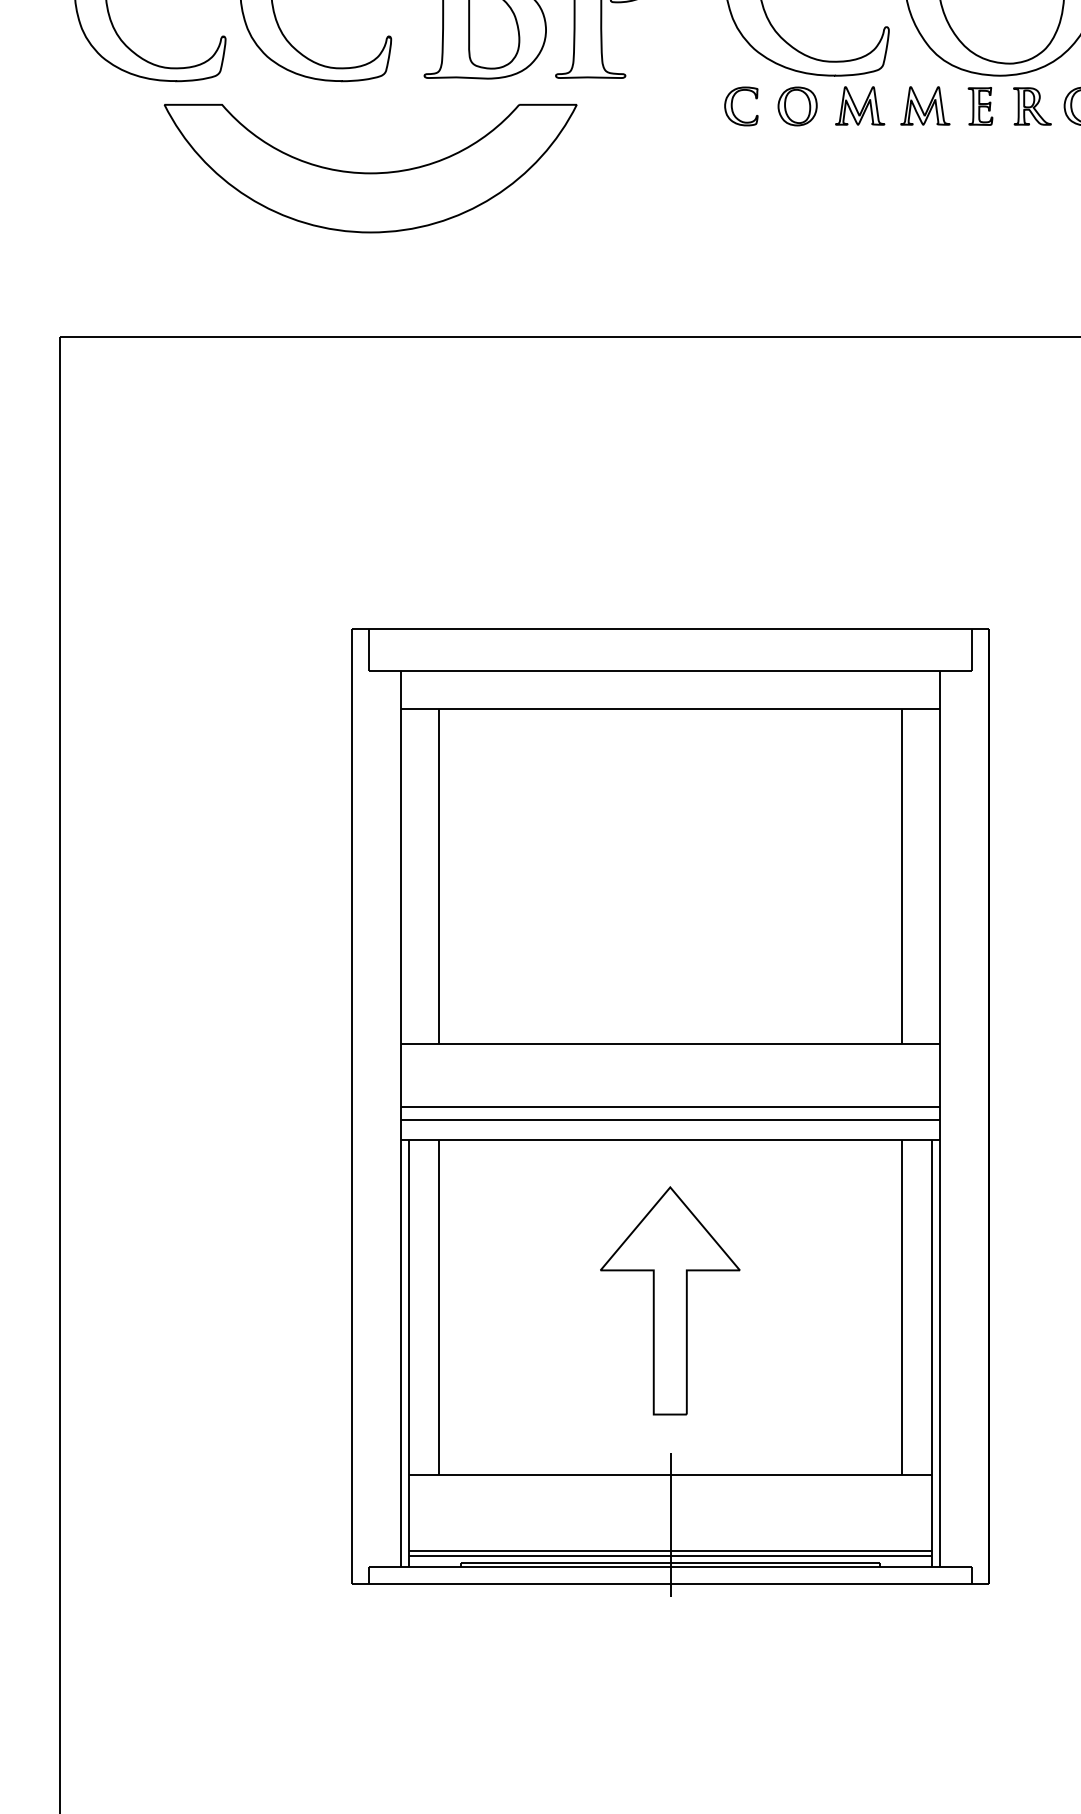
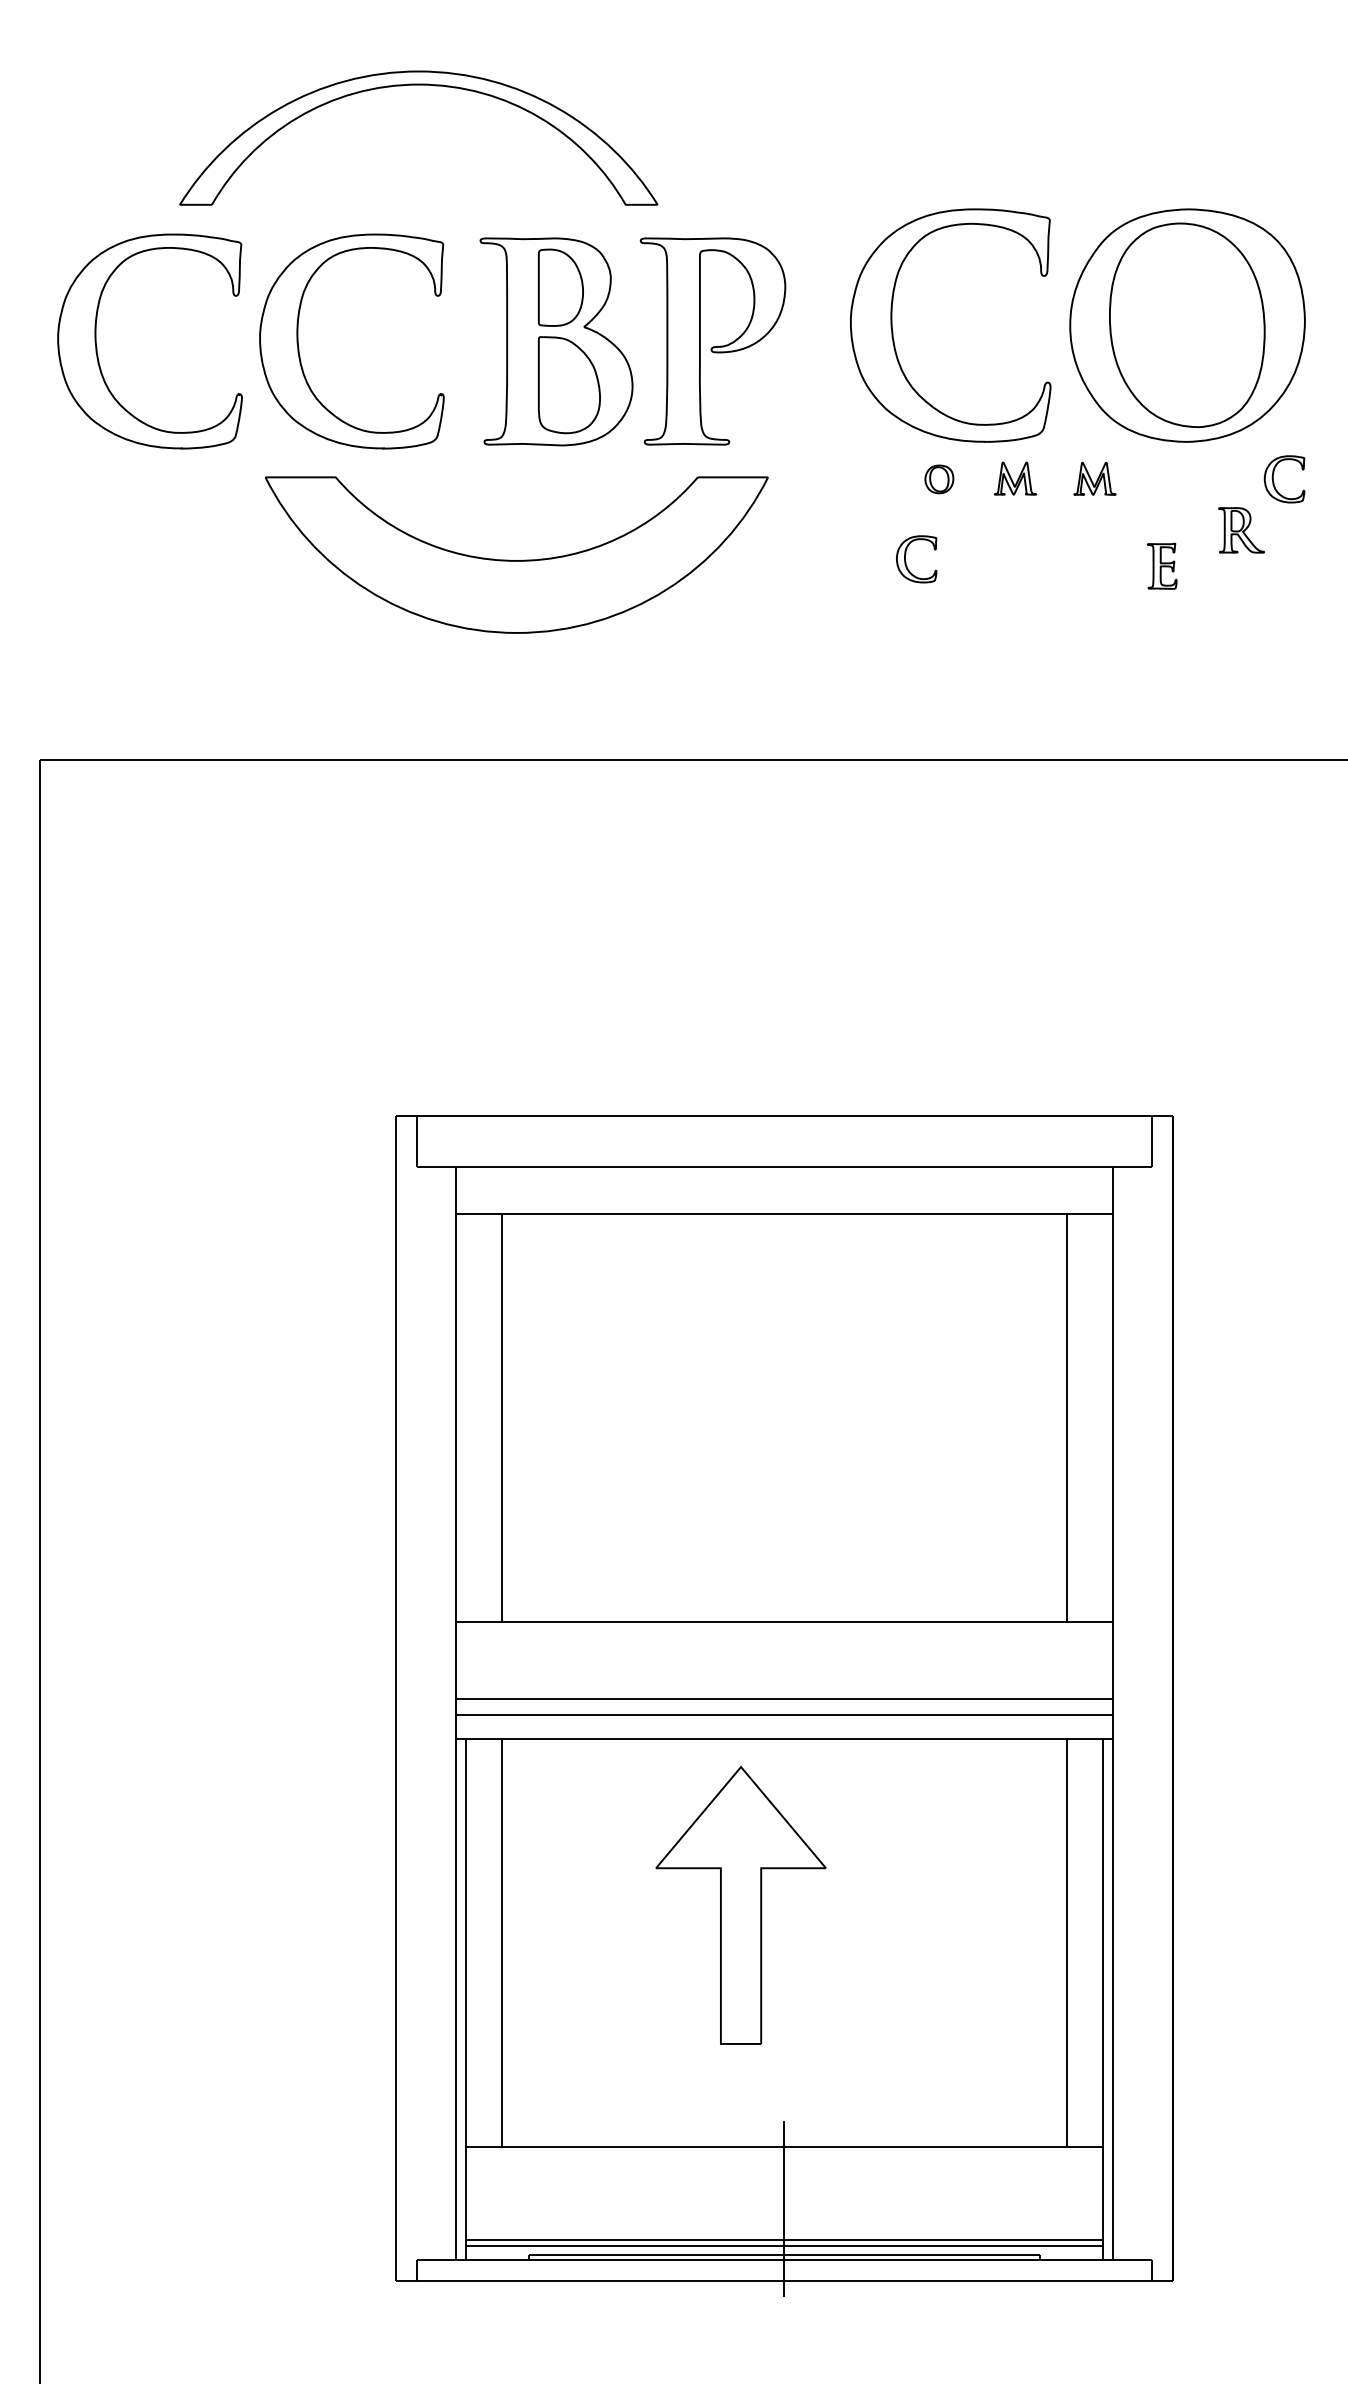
part: (860, 105) -> (1015, 478), size x0.7
part: (924, 105) -> (1094, 478), size x0.7
part: (979, 105) -> (1161, 565), moved
part: (797, 106) -> (939, 479), size x0.6
part: (1032, 106) -> (1241, 530), moved
part: (733, 108) -> (906, 561), moved
part: (370, 168) -> (516, 554), moved
part: (669, 1300) -> (740, 1905), moved

